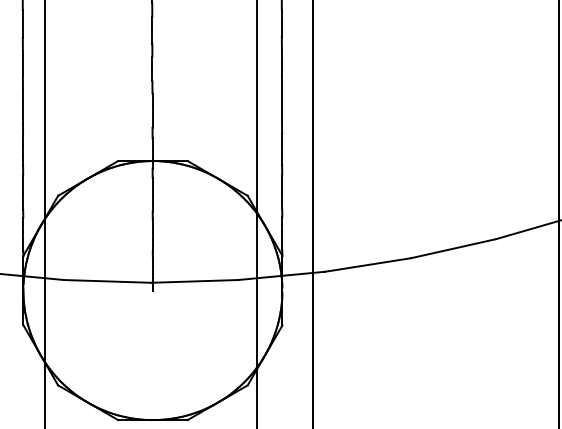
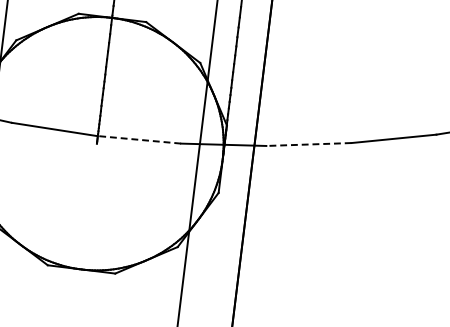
line: (368, 264) -> (309, 144), solid -> dashed
line: (194, 281) -> (138, 139), solid -> dashed

